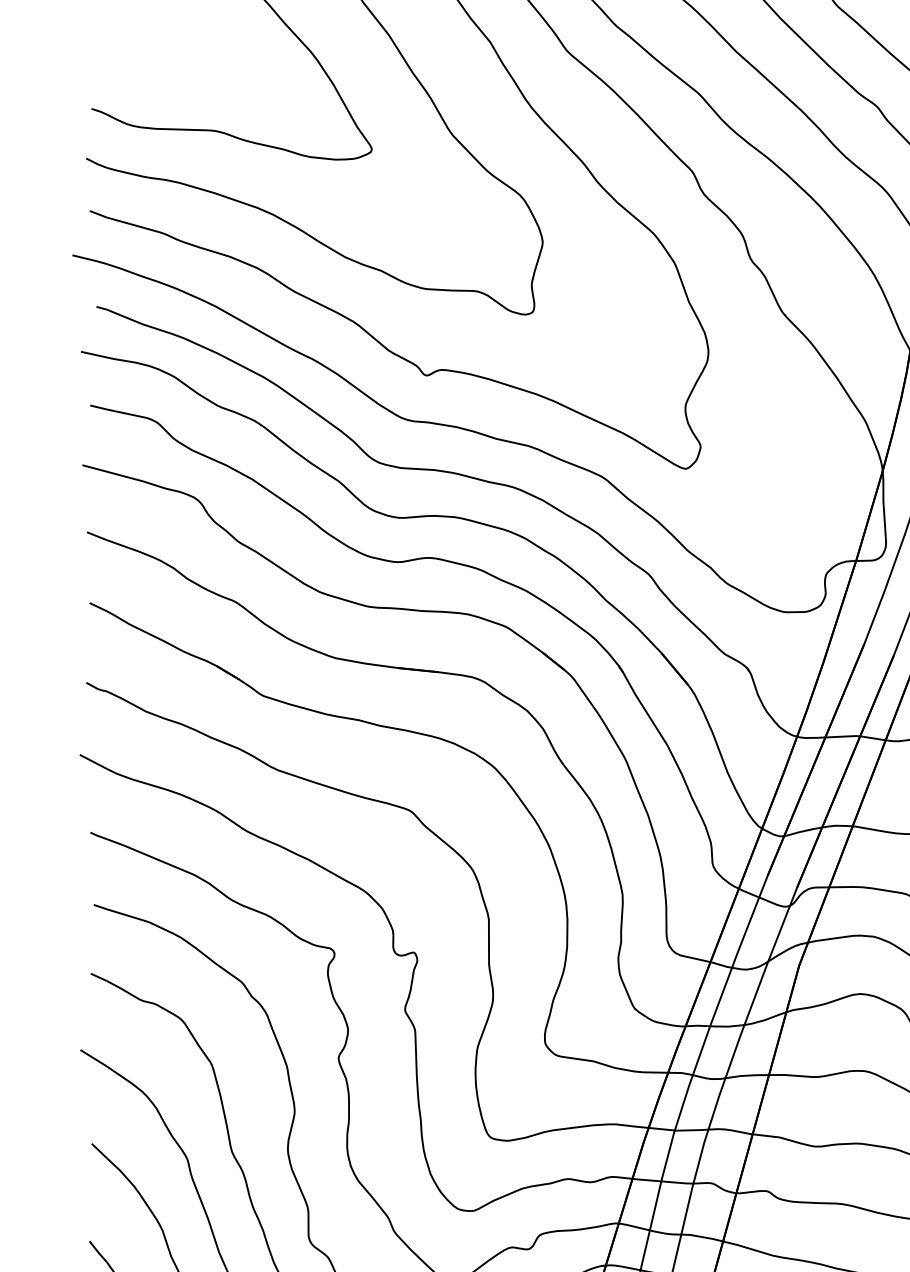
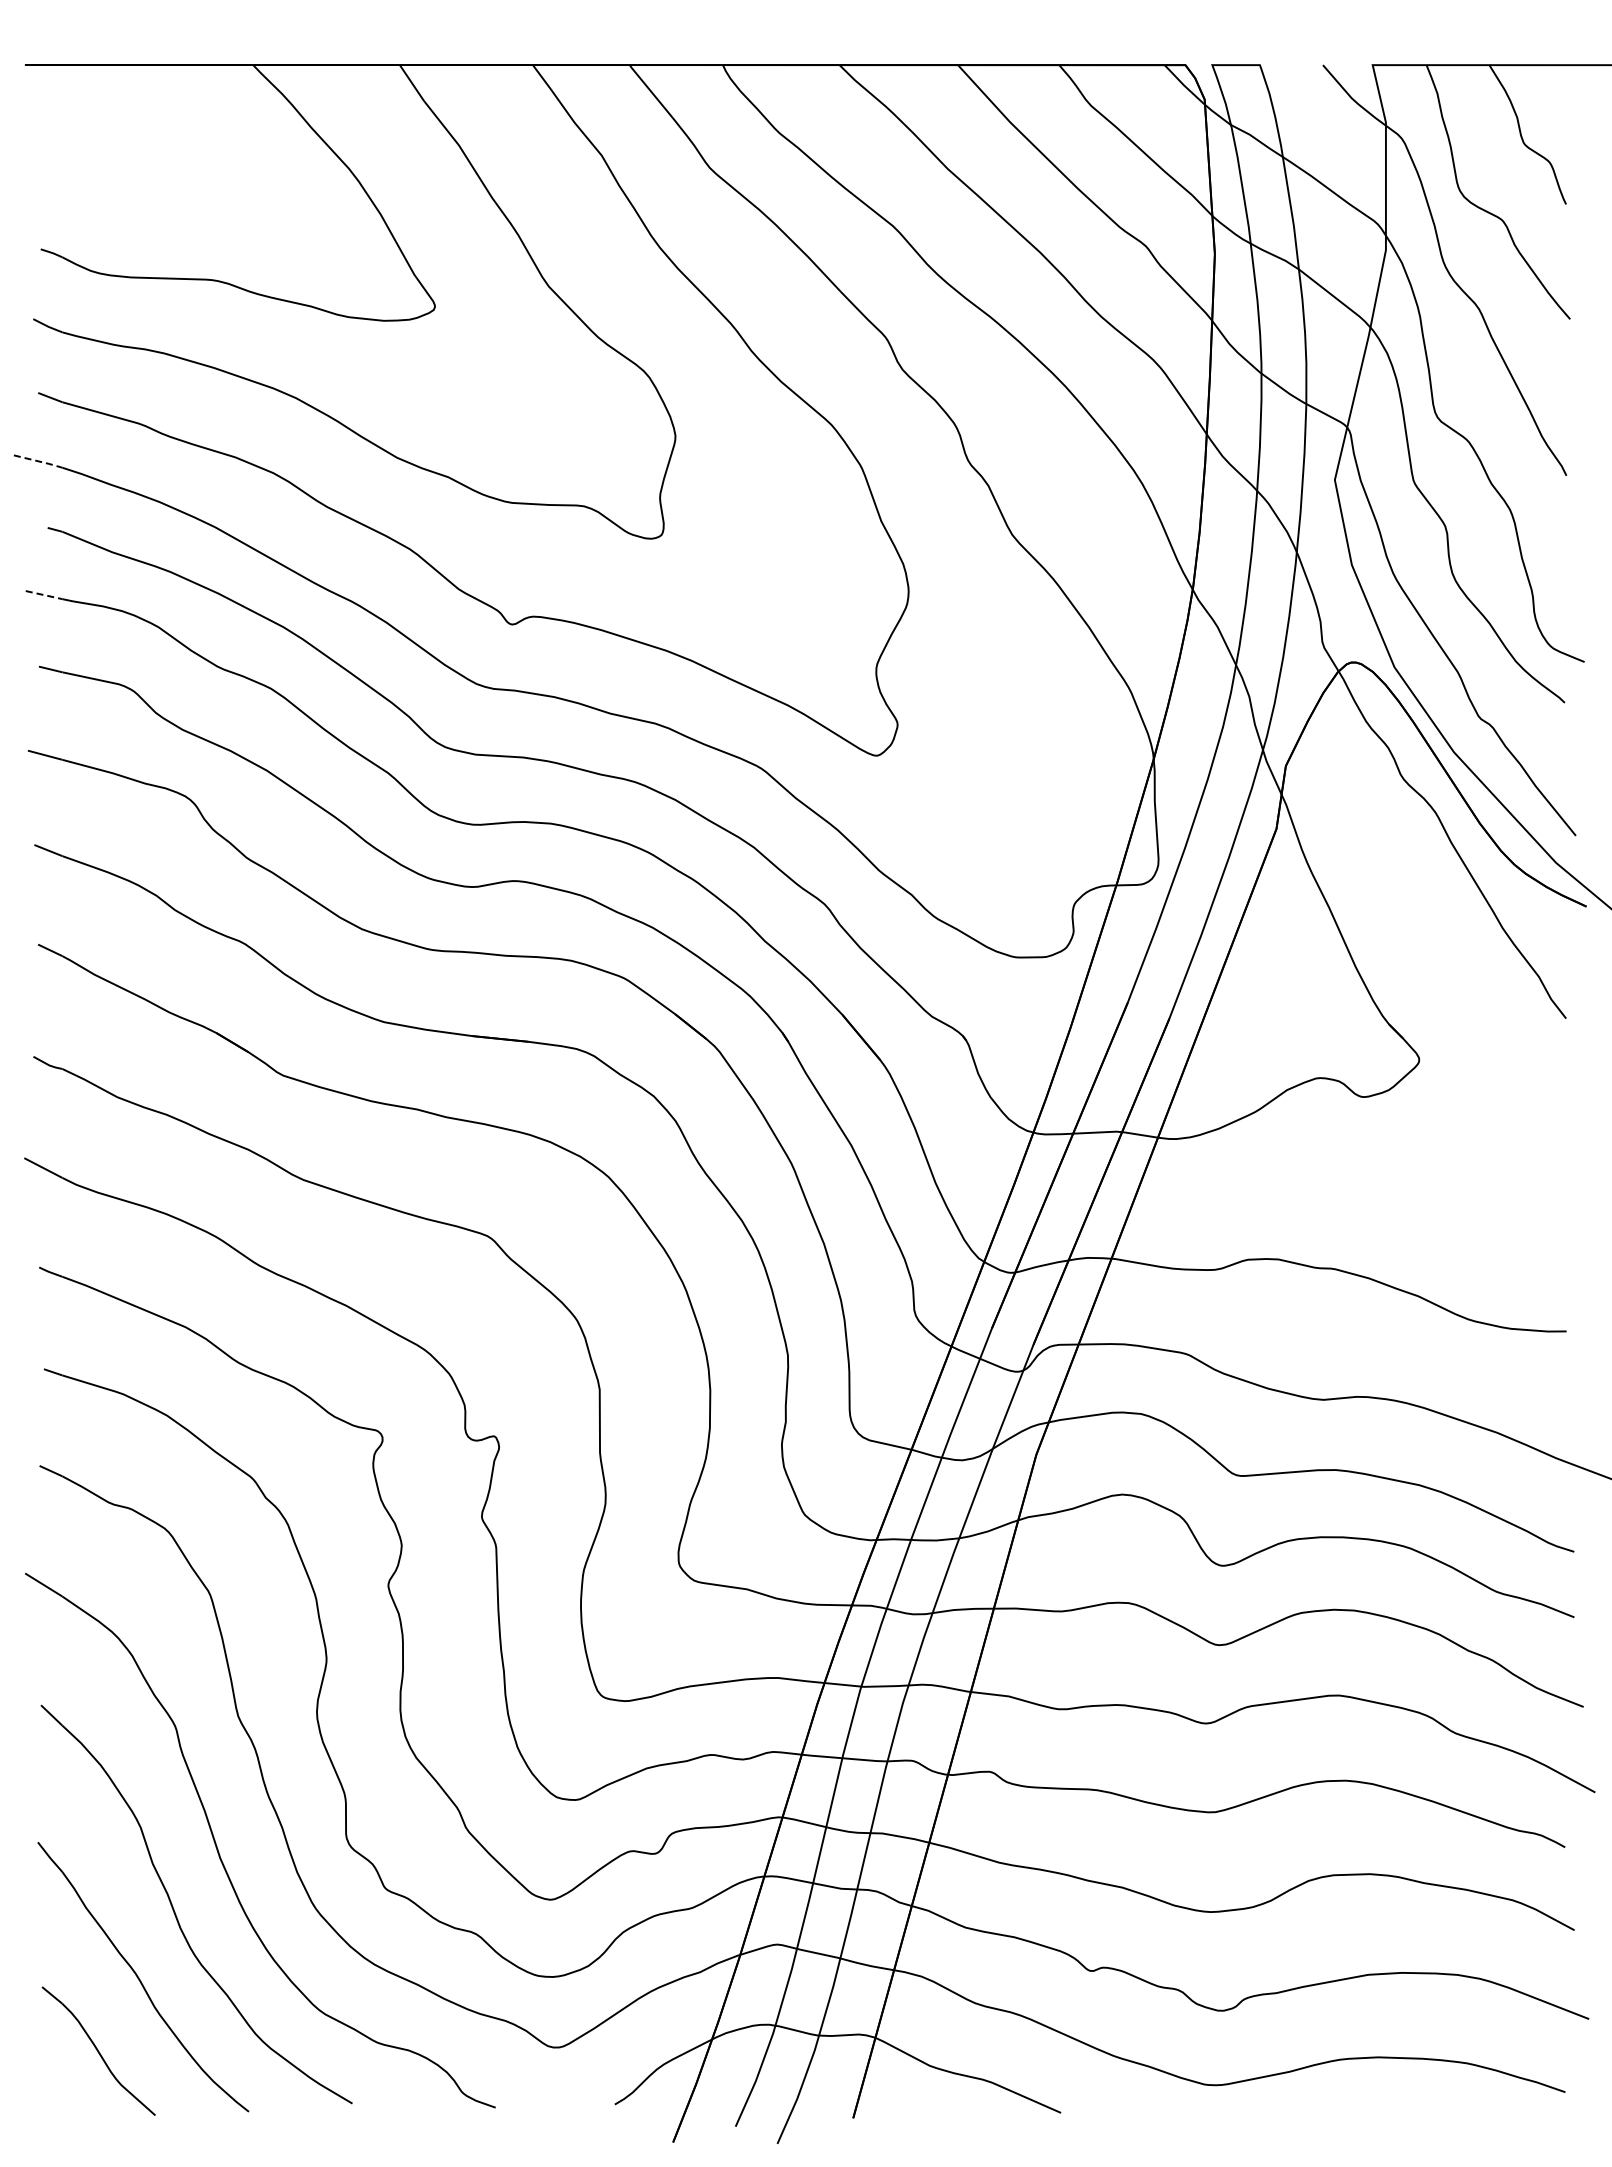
line: (89, 259) -> (38, 461), solid -> dashed
line: (94, 354) -> (44, 595), solid -> dashed

